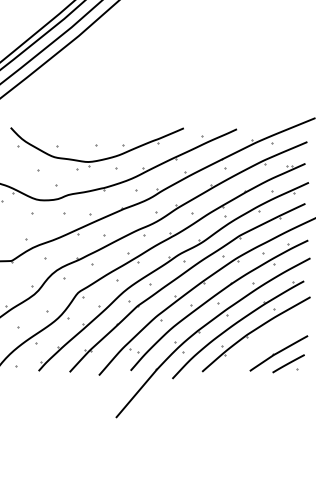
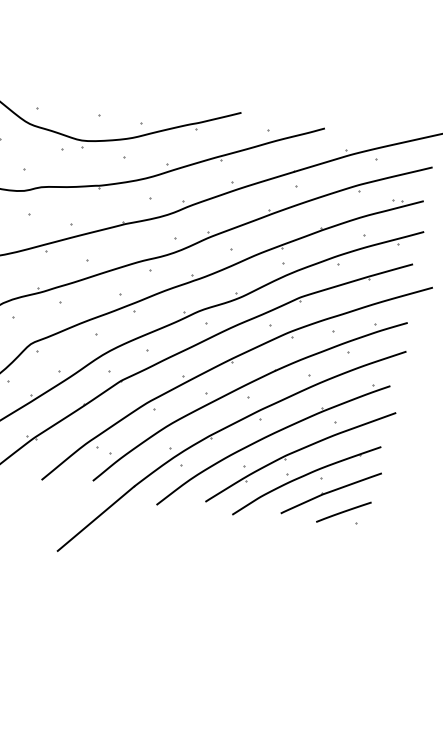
part: (262, 348) -> (306, 481), added

